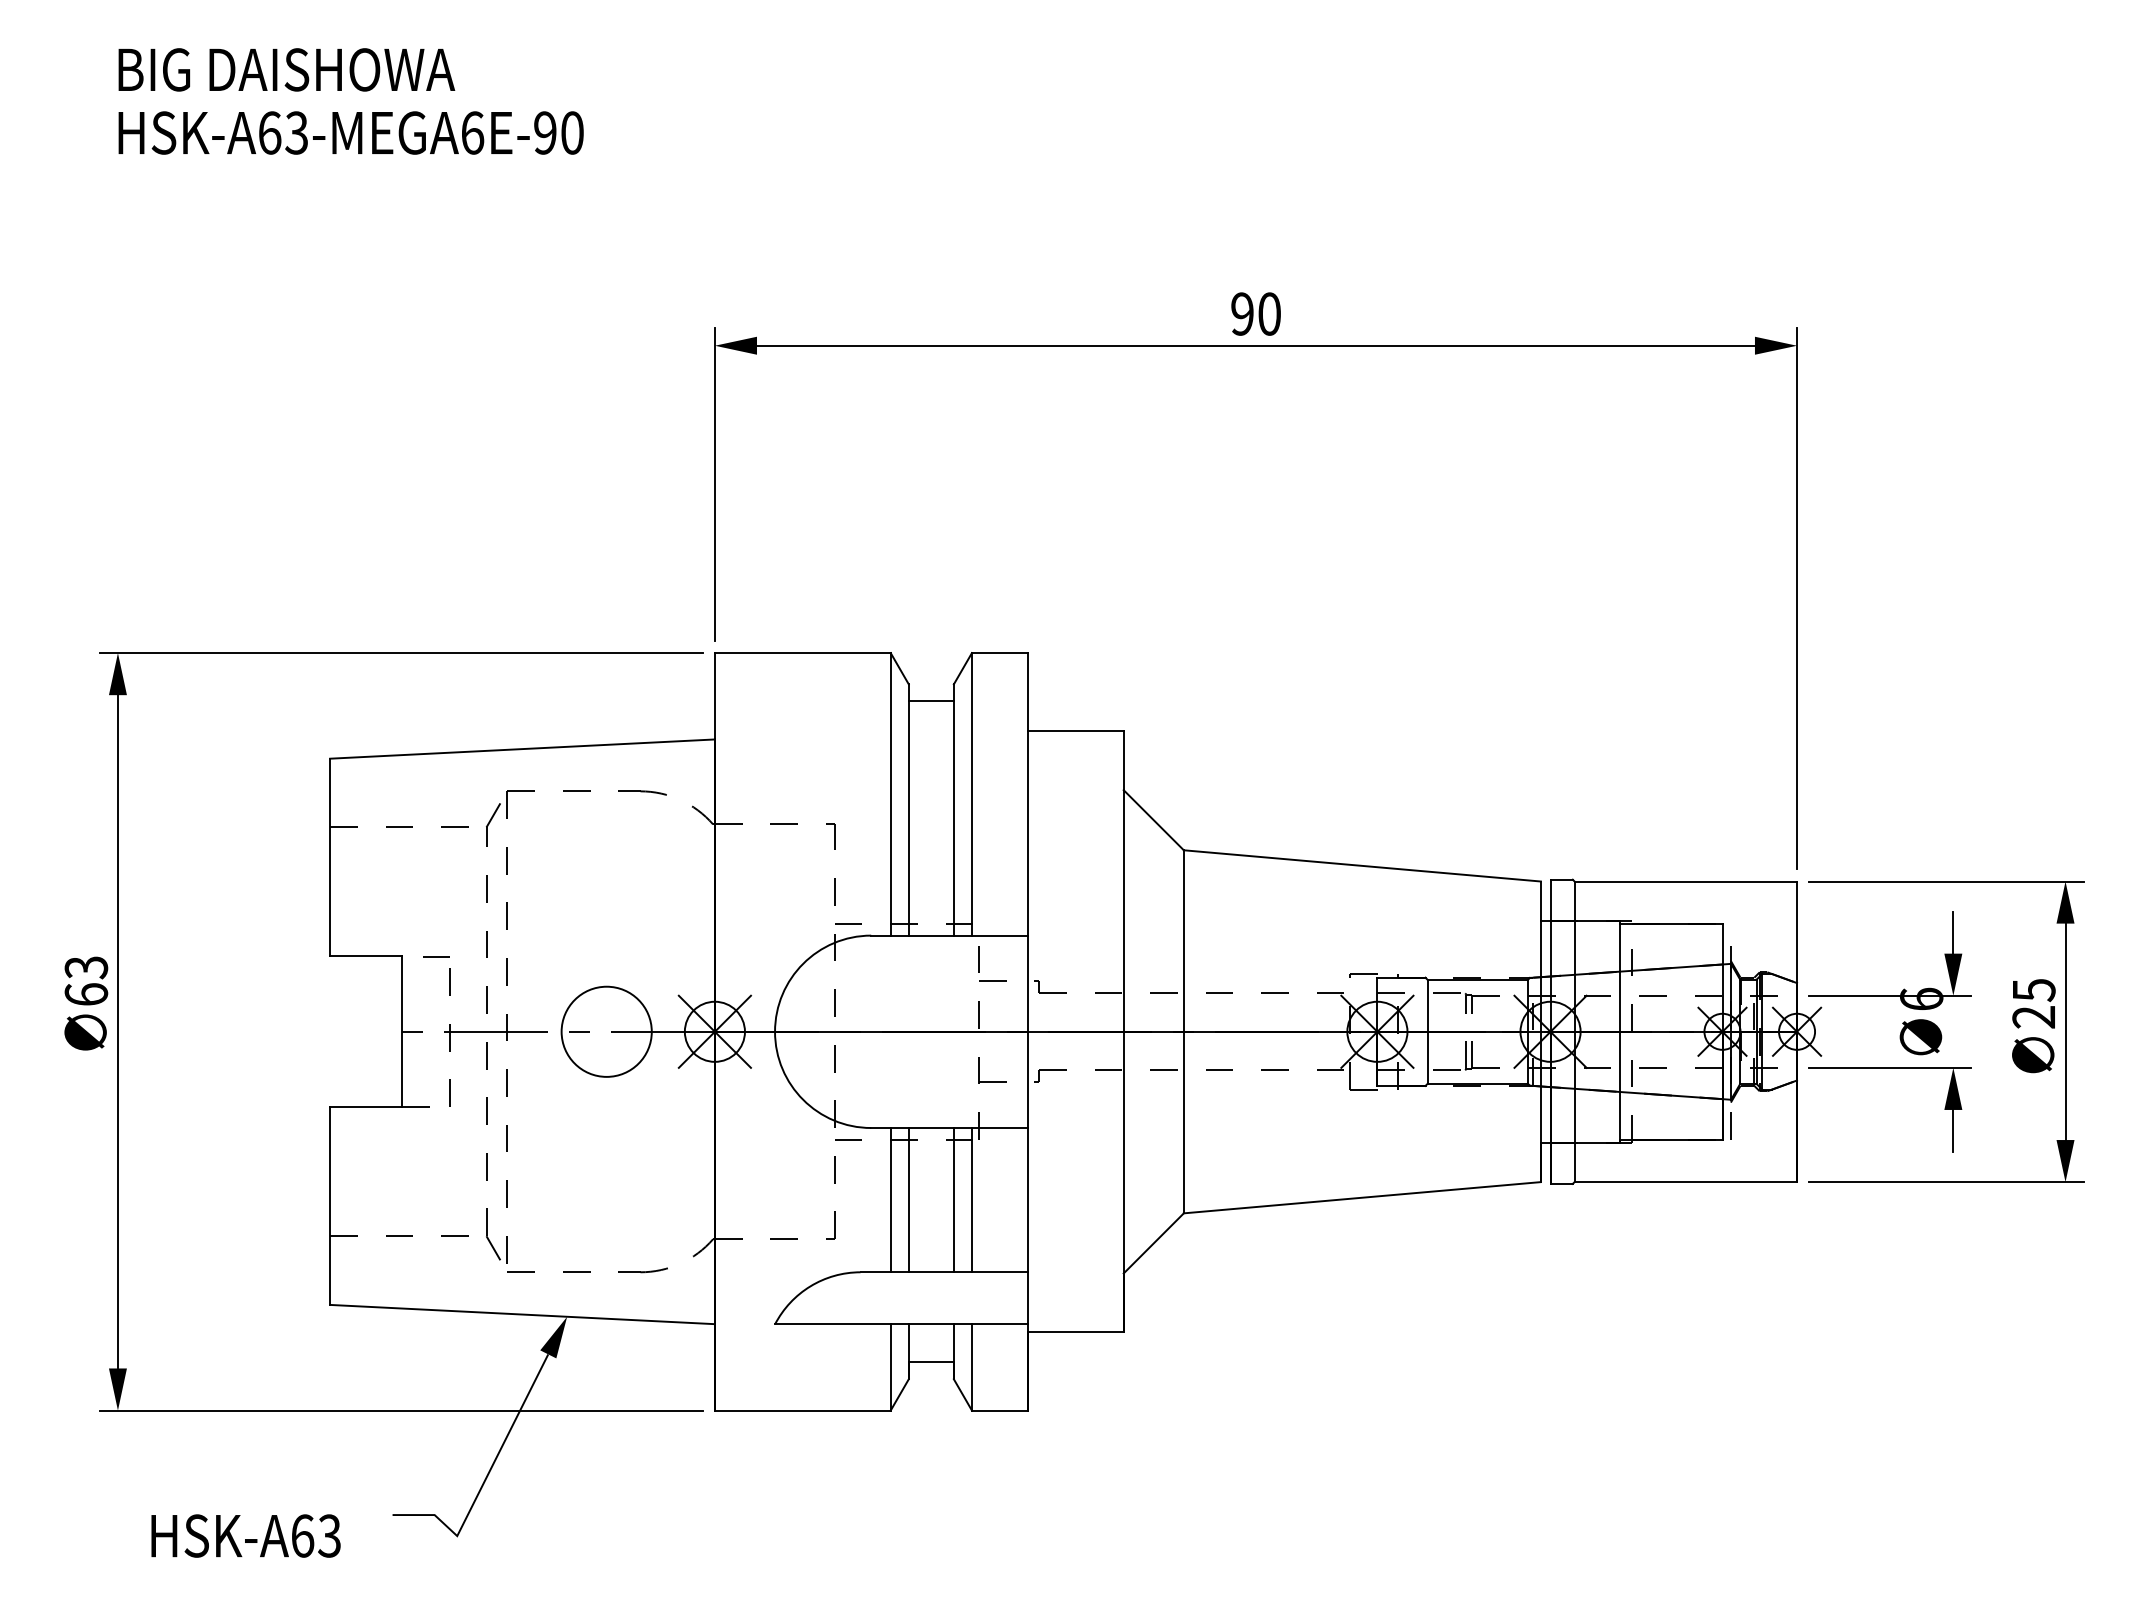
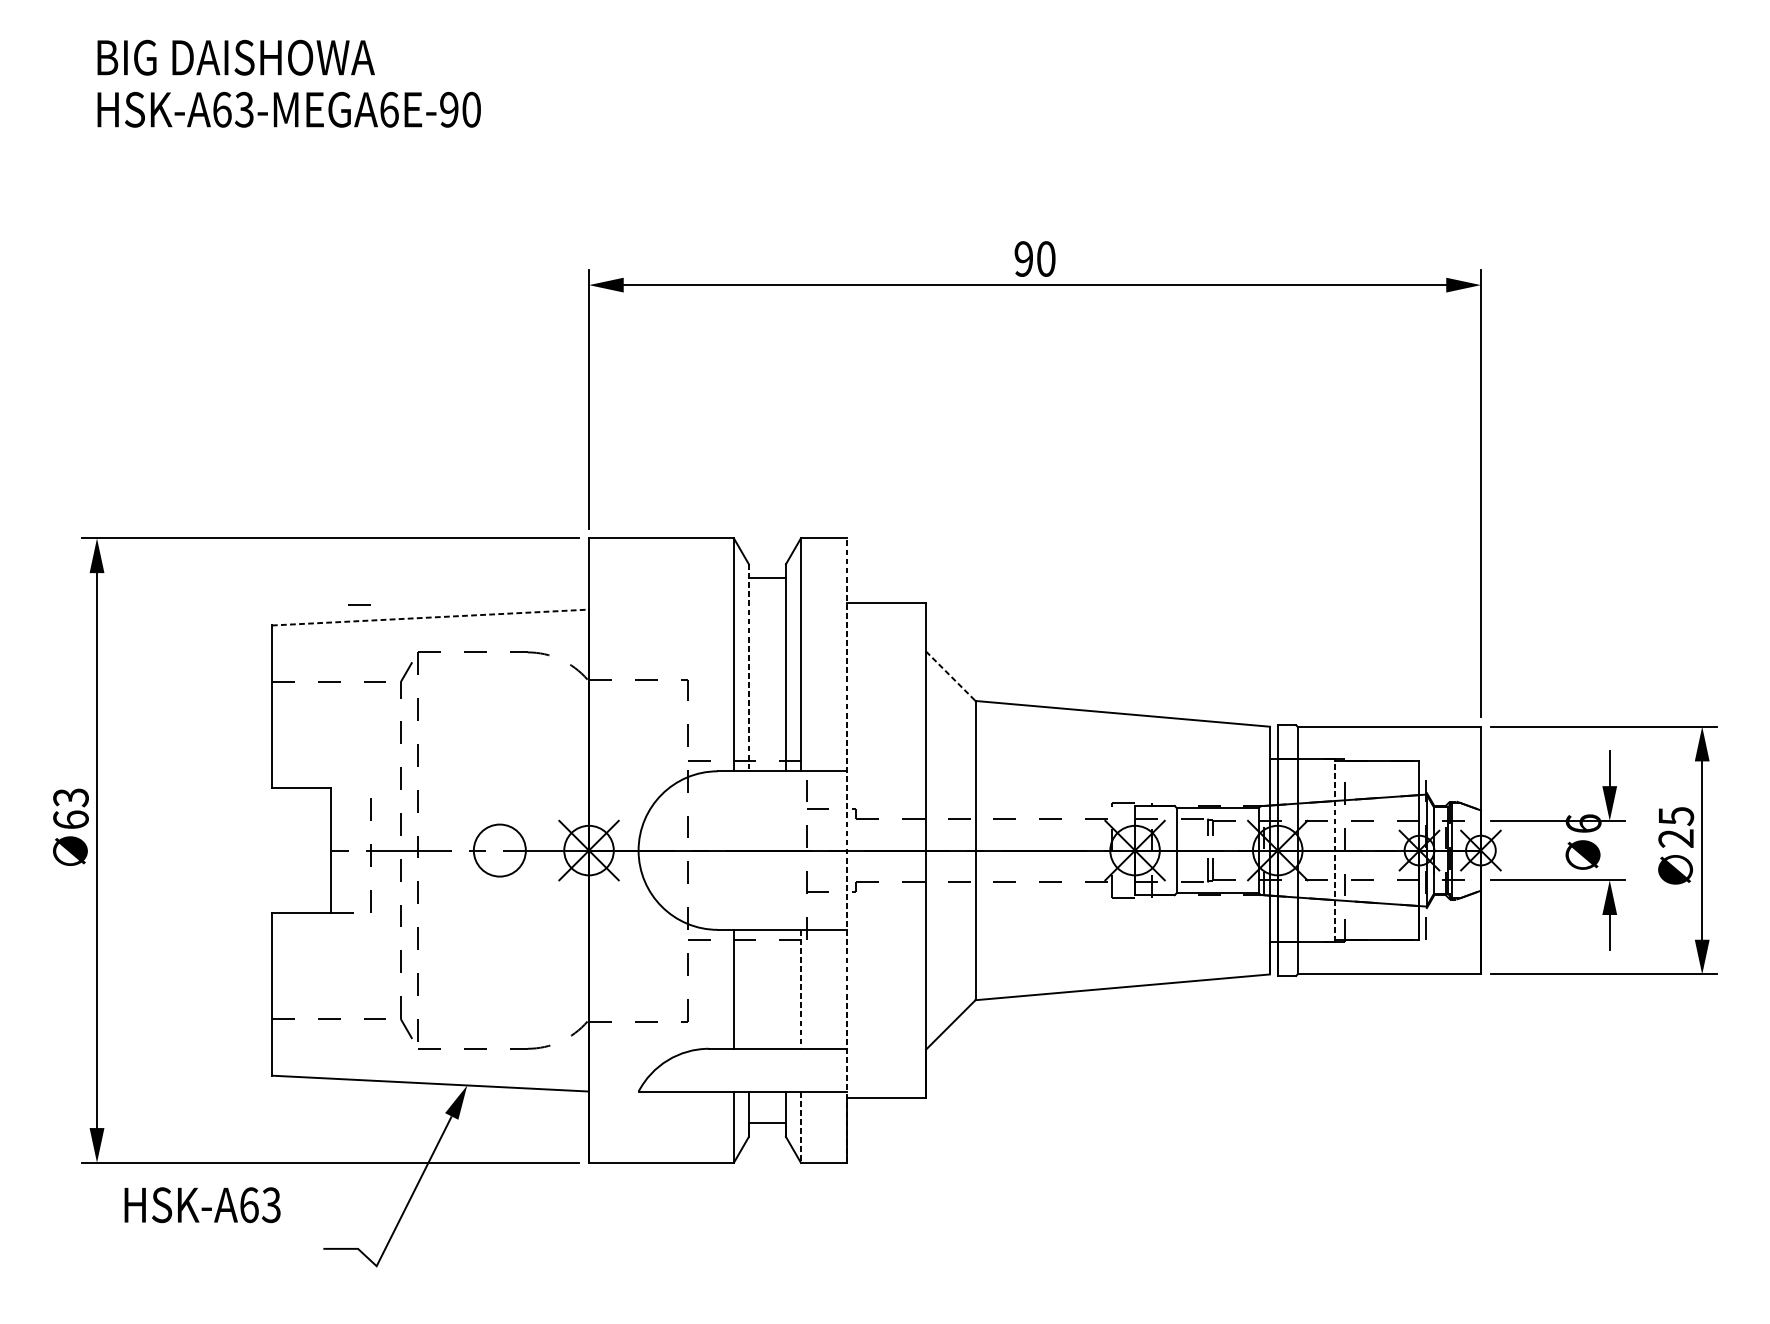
line: (522, 749) -> (430, 617), solid -> dashed
line: (908, 809) -> (748, 667), solid -> dashed
line: (1153, 820) -> (950, 676), solid -> dashed
line: (436, 956) -> (359, 604), moved
circle: (606, 1031) -> (499, 850), size x0.7
line: (1027, 1031) -> (846, 850), solid -> dashed
line: (1620, 1031) -> (1335, 850), solid -> dashed
line: (908, 1200) -> (748, 989), removed
line: (953, 1200) -> (785, 989), removed
line: (971, 1200) -> (800, 989), solid -> dashed
line: (971, 1367) -> (800, 1127), solid -> dashed
text: (245, 1535) -> (202, 1204), moved

